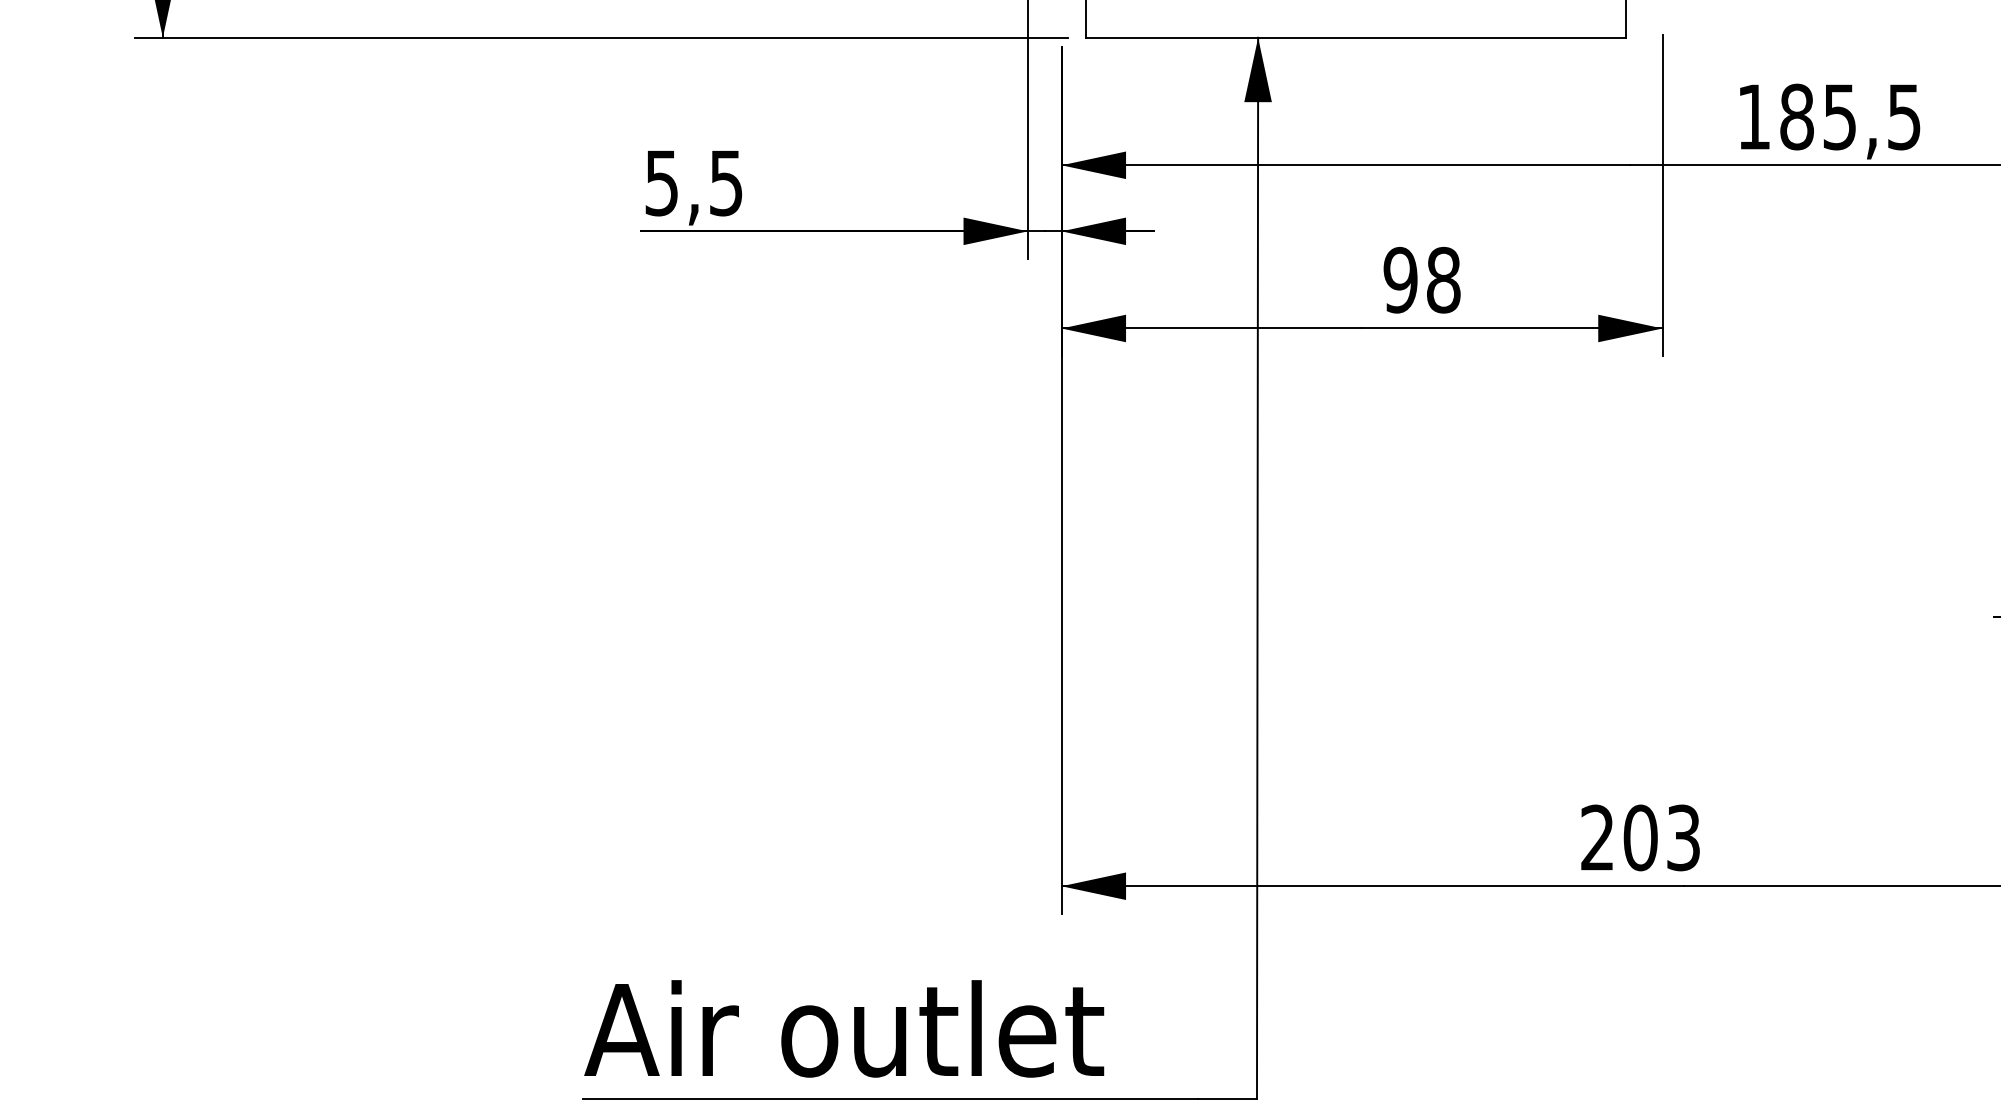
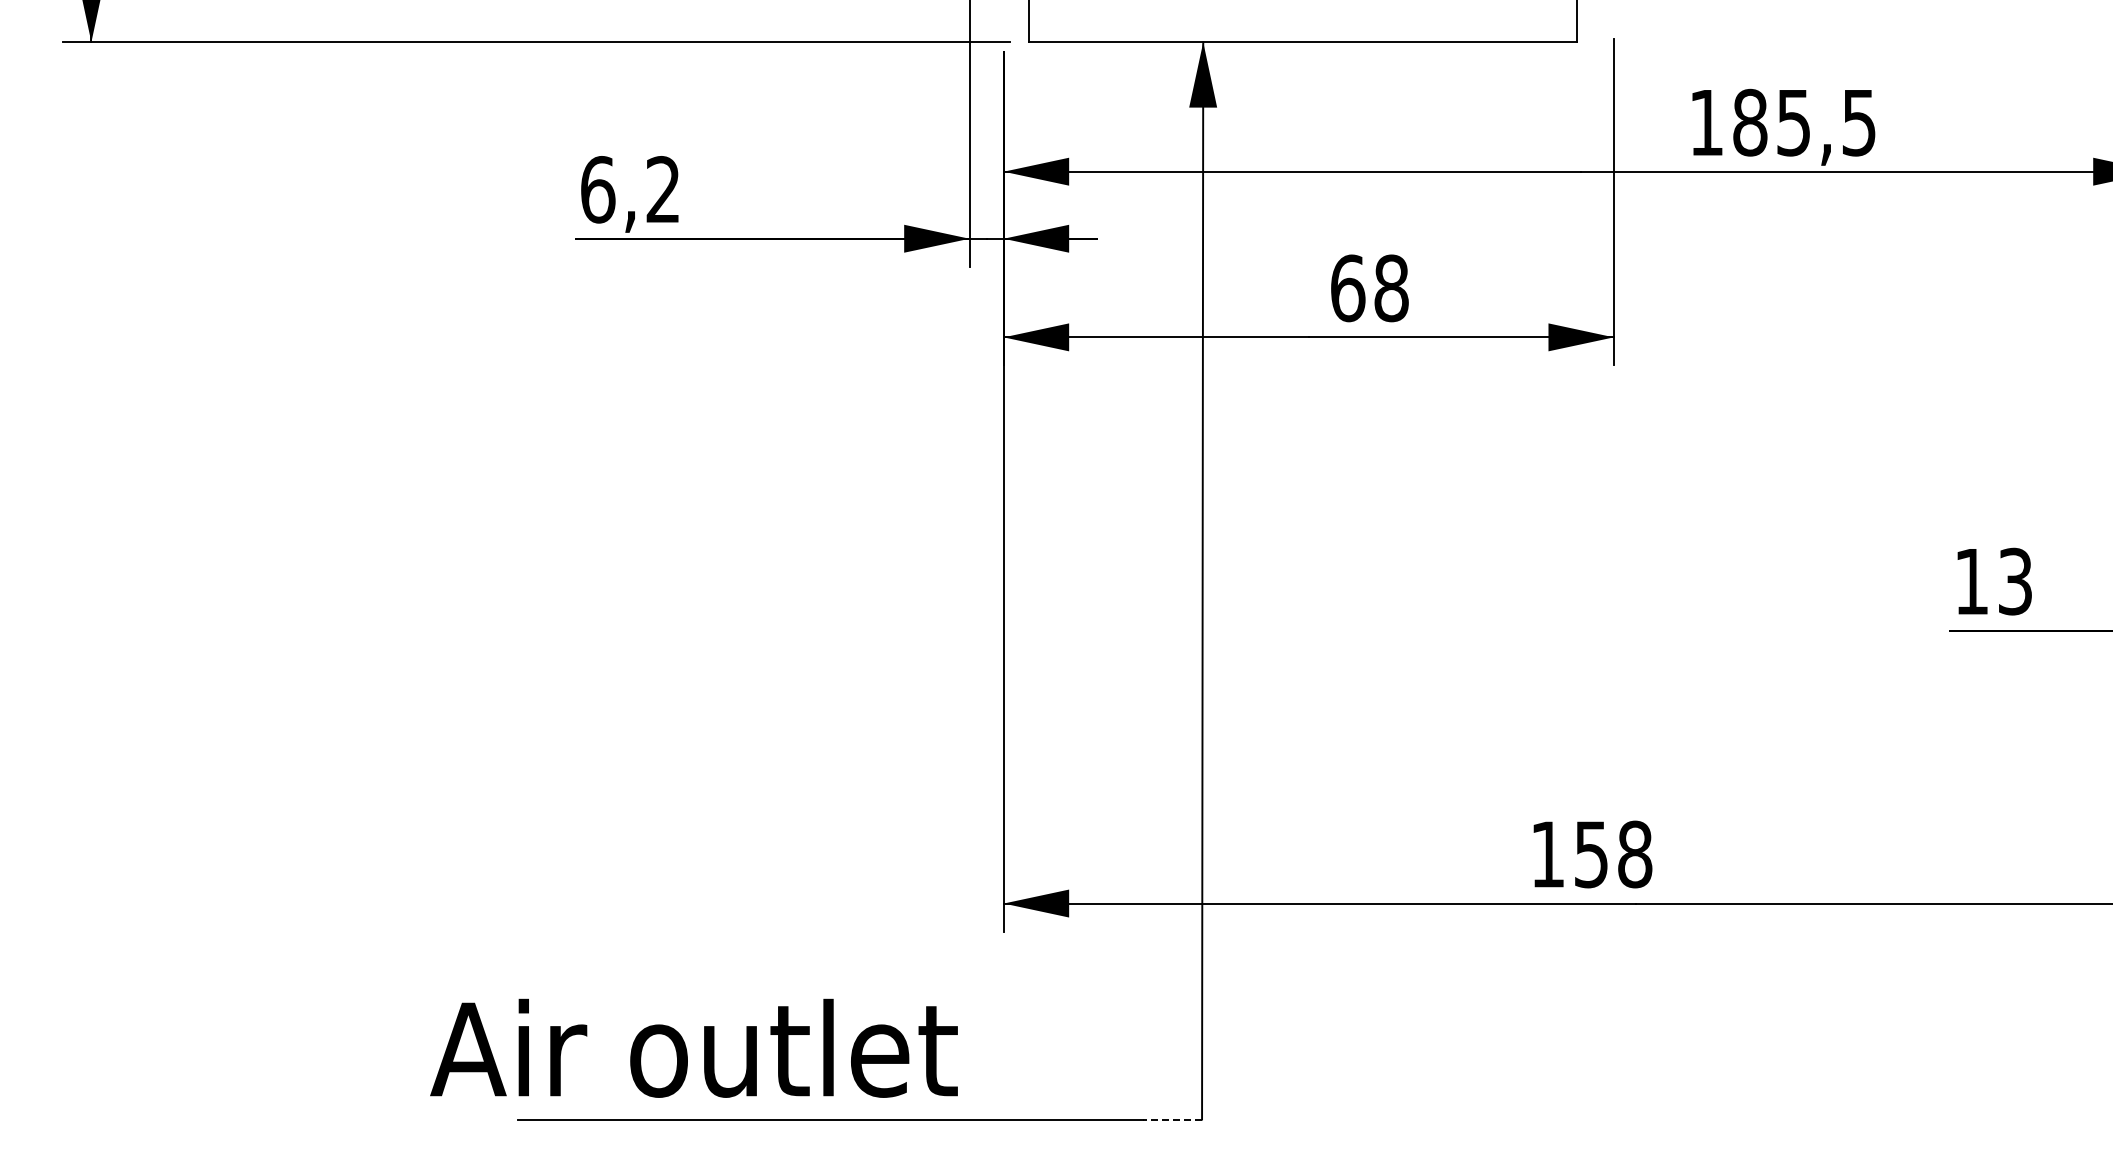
text: (693, 182) -> (630, 189), 5,5 -> 6,2
text: (1400, 280) -> (1347, 288), 98 -> 68
text: (1640, 837) -> (1591, 854), 203 -> 158
text: (843, 1028) -> (693, 1047), moved
line: (1227, 1098) -> (1172, 1119), solid -> dashed

